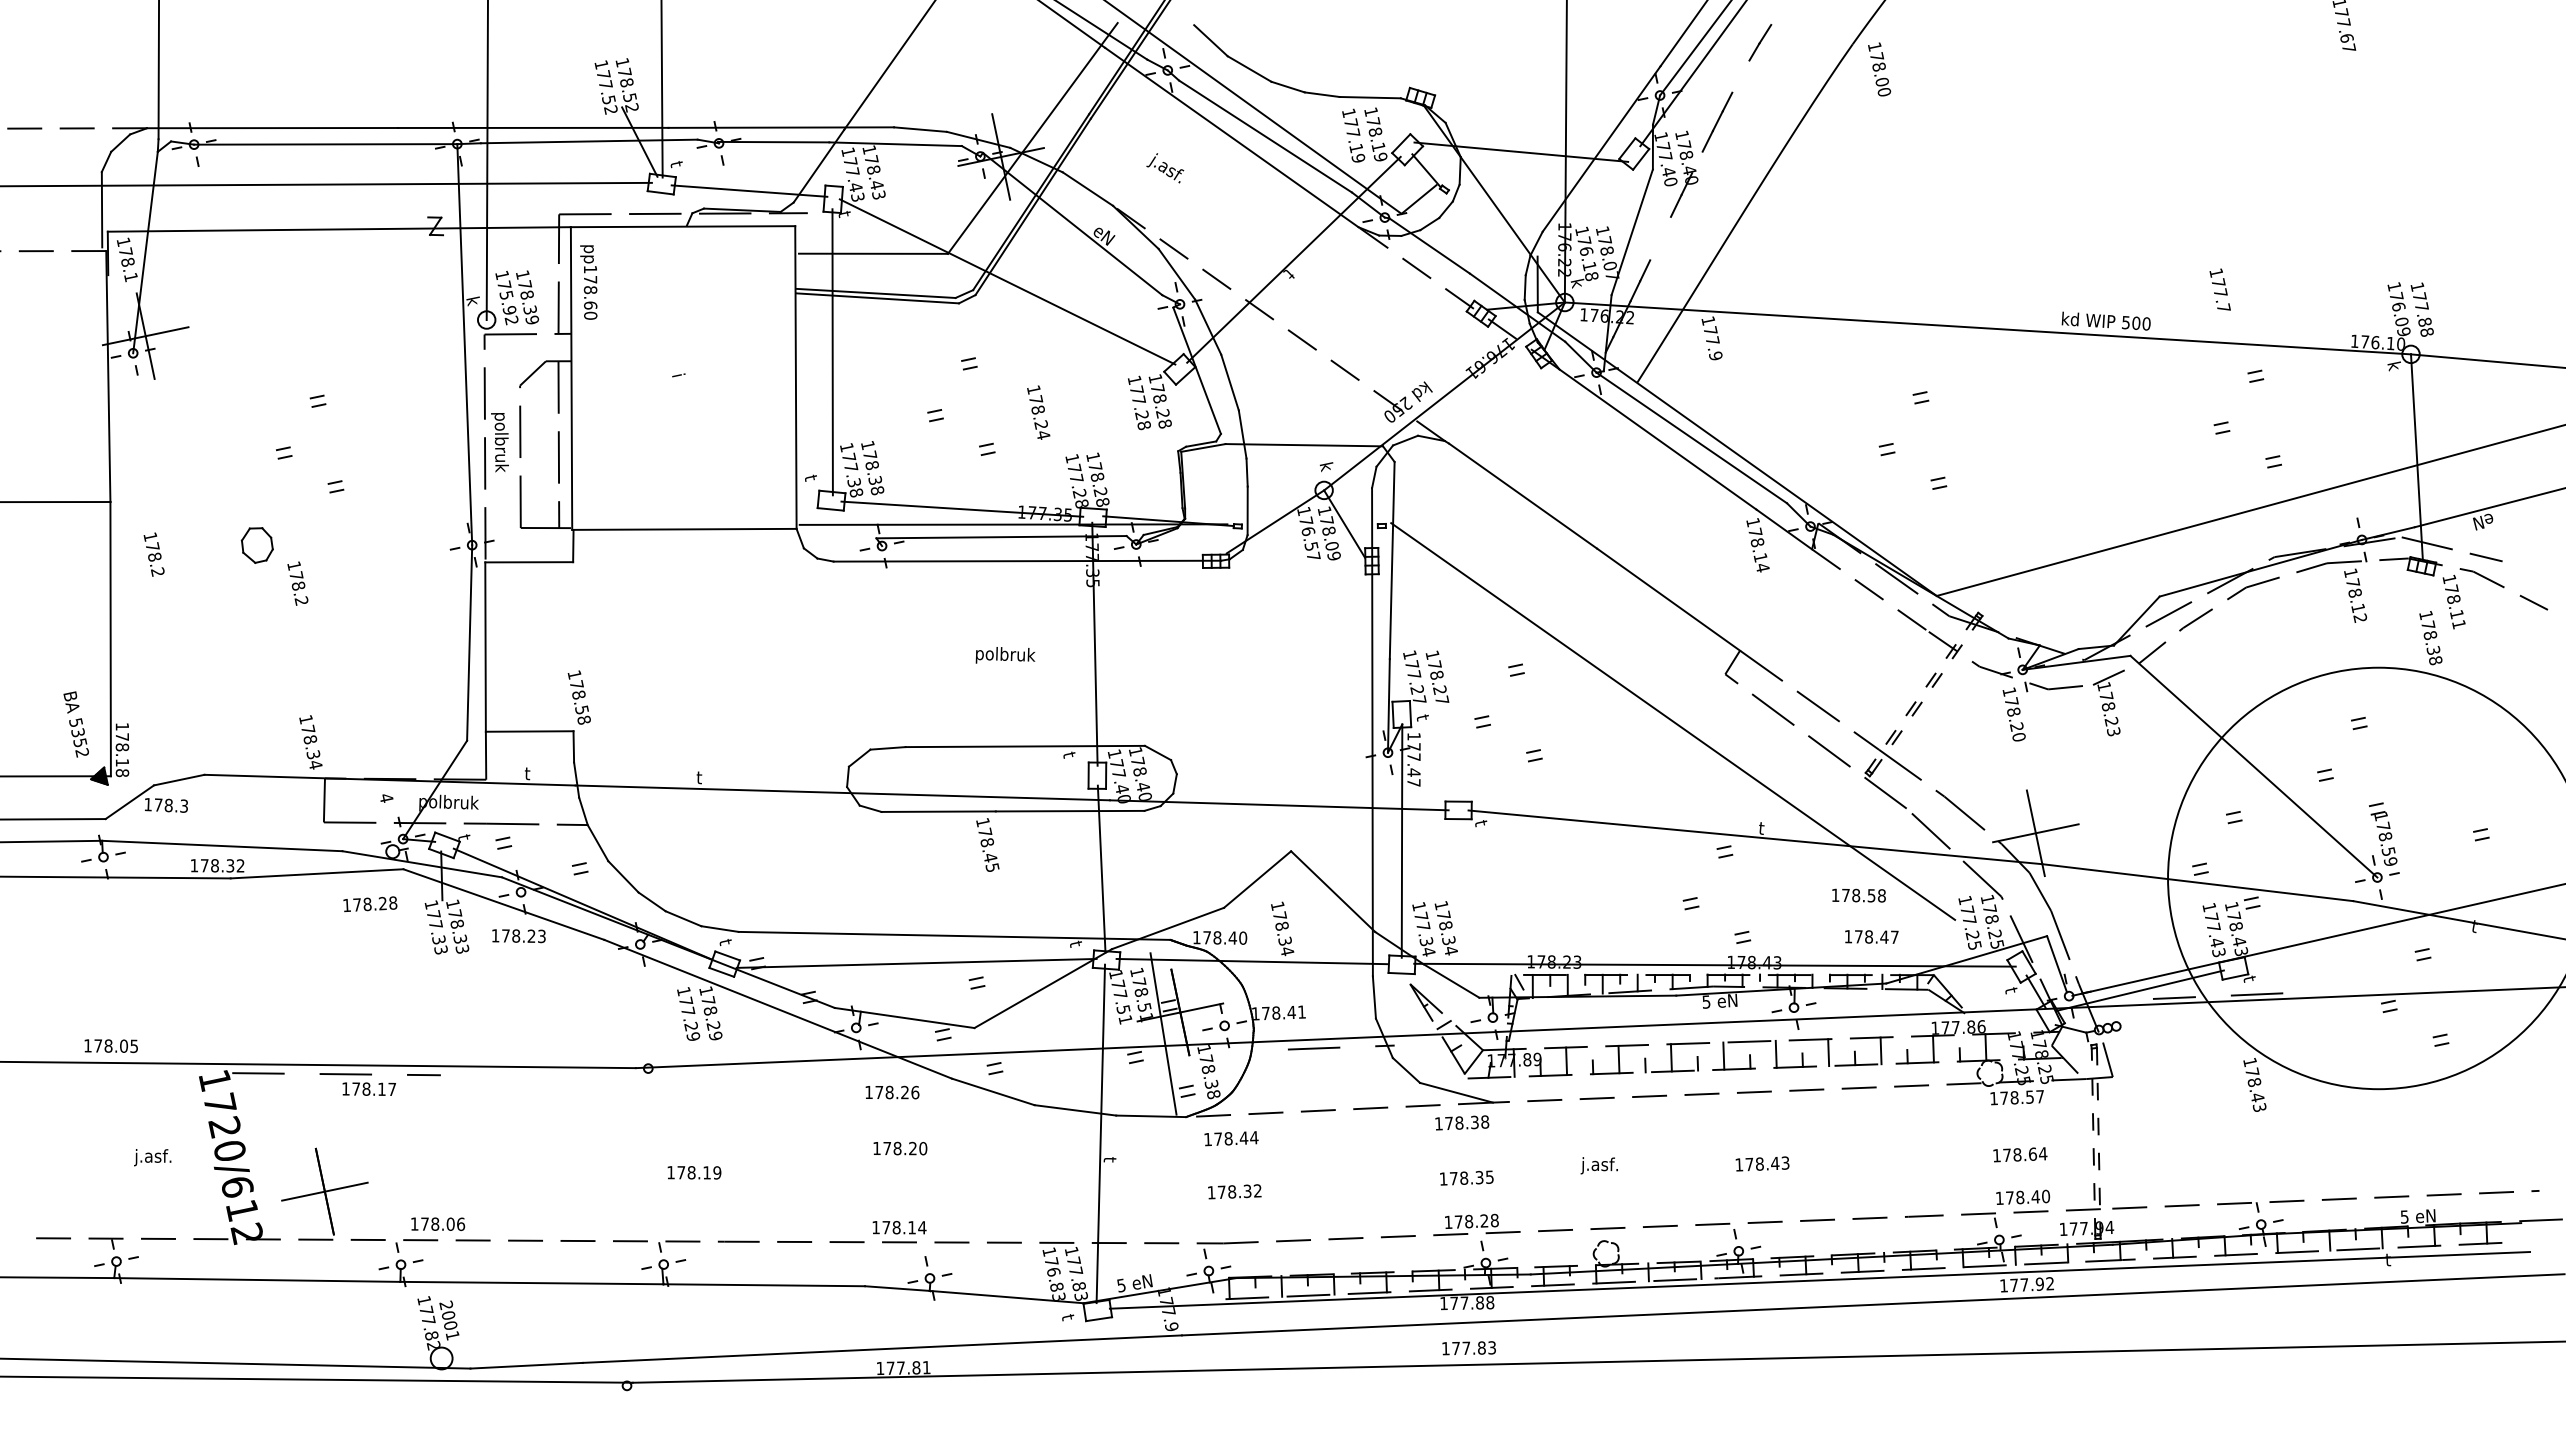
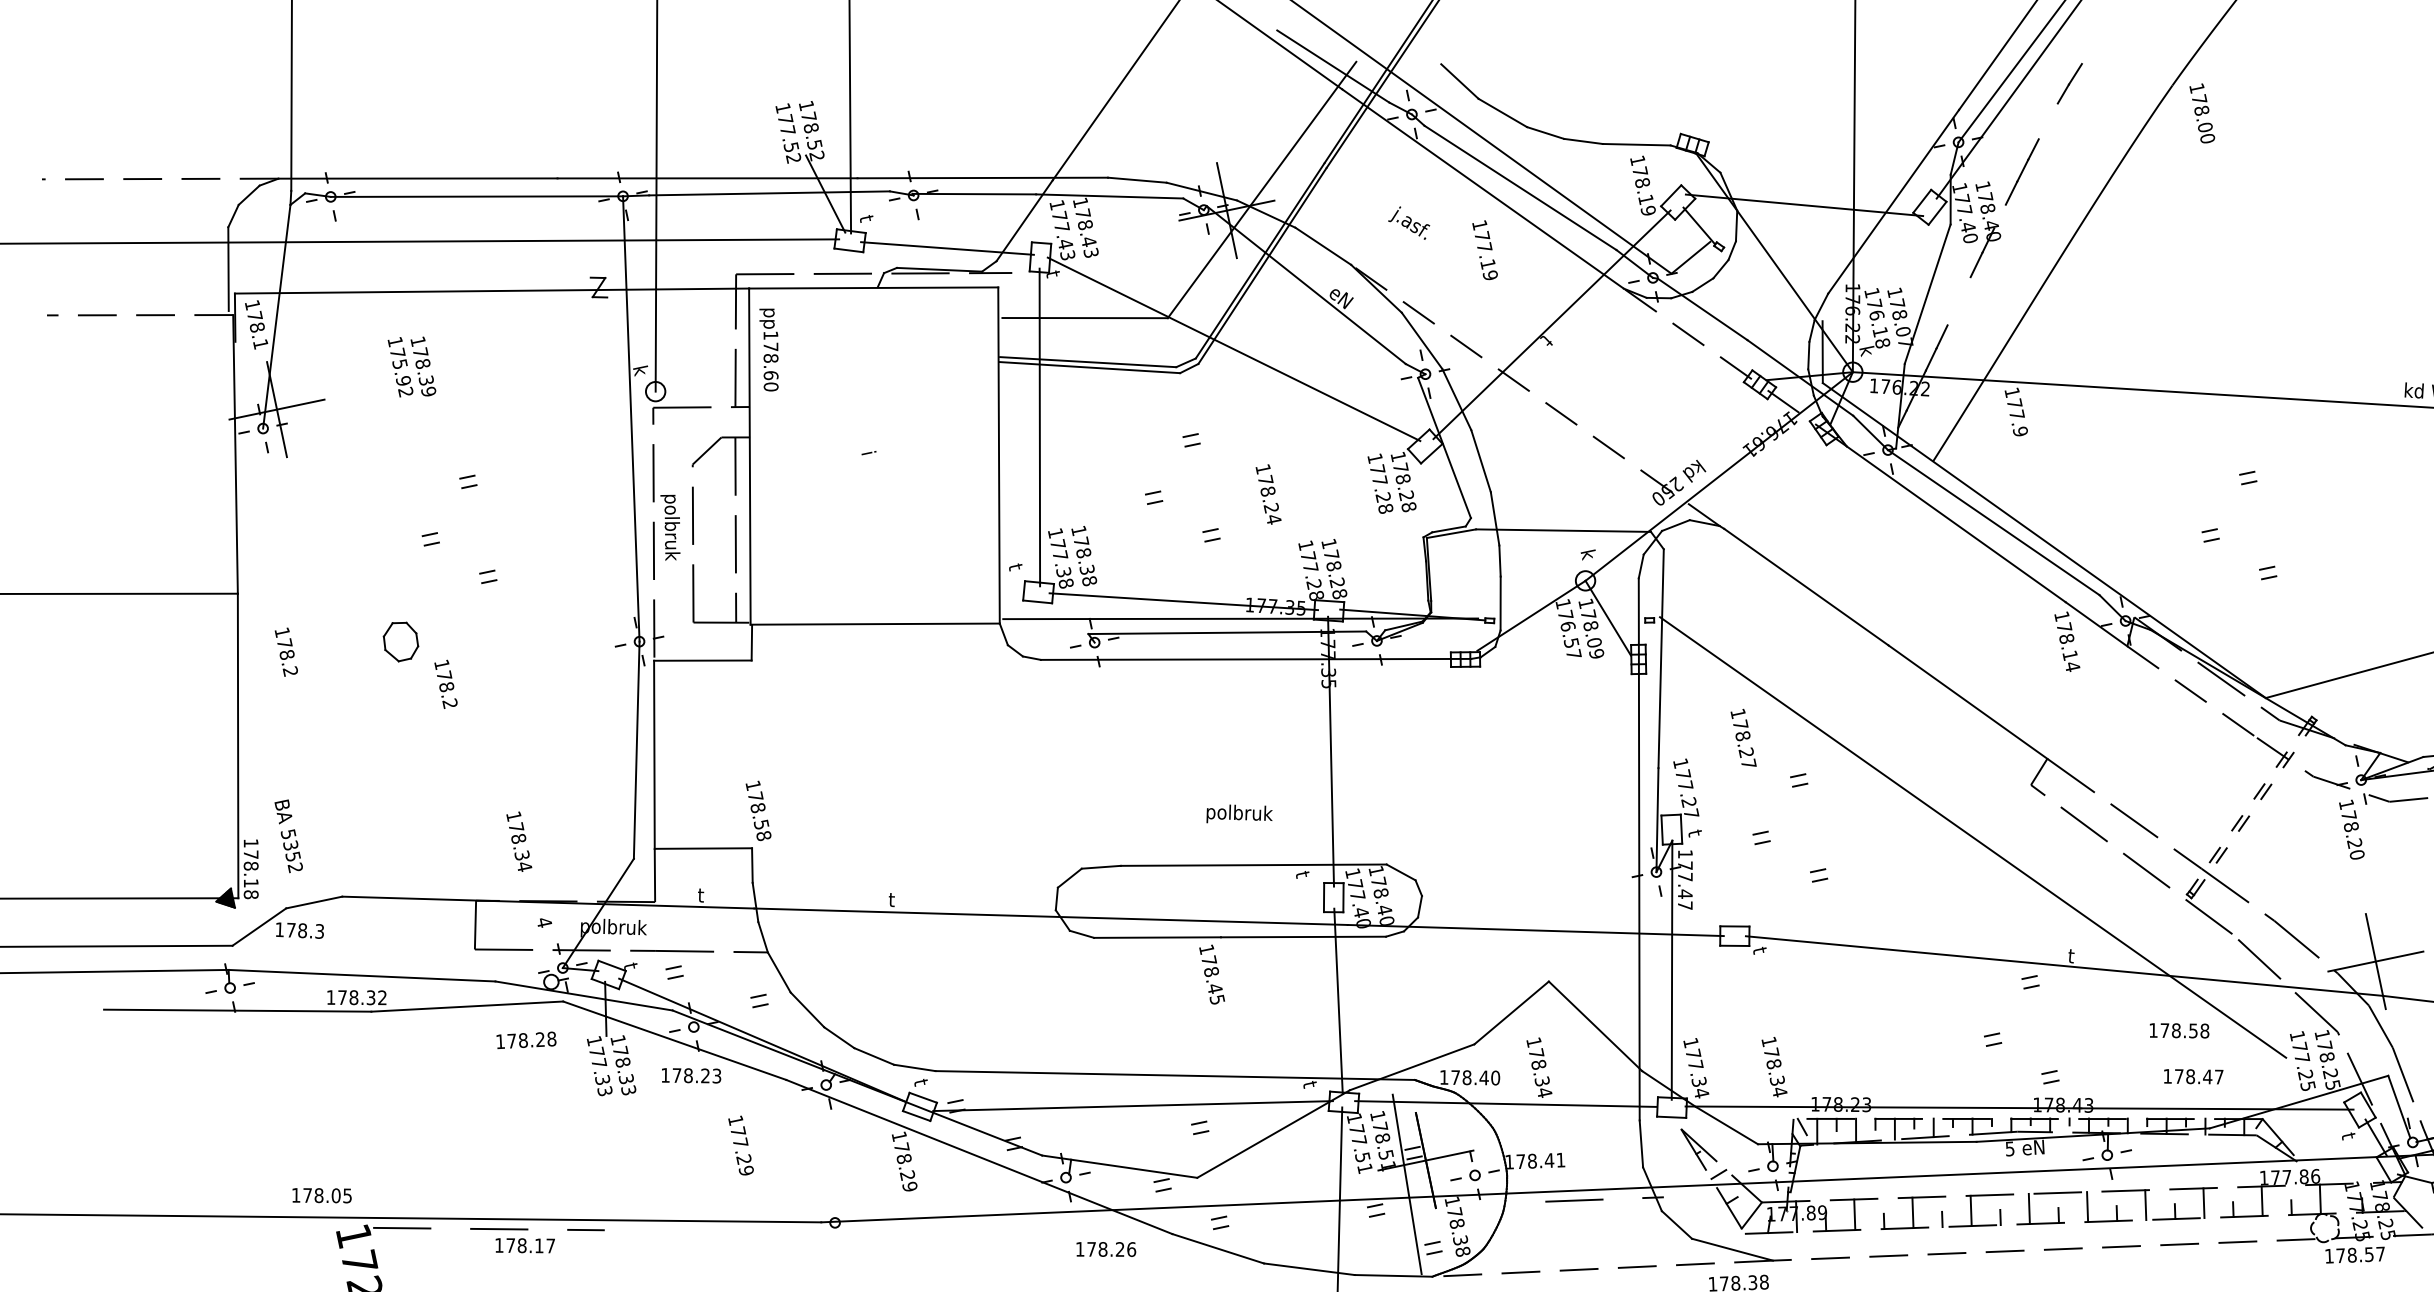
text: (1353, 135) -> (1484, 250), moved
text: (517, 297) -> (412, 366), moved
text: (1005, 655) -> (1239, 814), moved
text: (1437, 676) -> (1743, 737), moved
text: (75, 724) -> (287, 836), moved
text: (310, 742) -> (518, 841), moved
text: (1445, 928) -> (1773, 1067), moved
text: (688, 1013) -> (740, 1145), moved
text: (110, 1046) -> (321, 1196), moved

